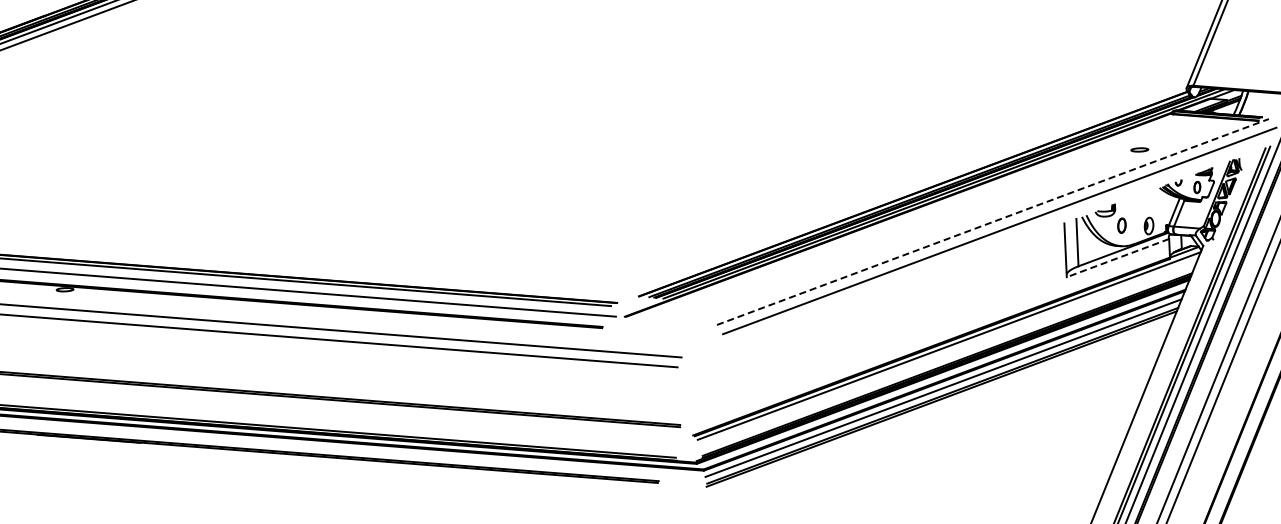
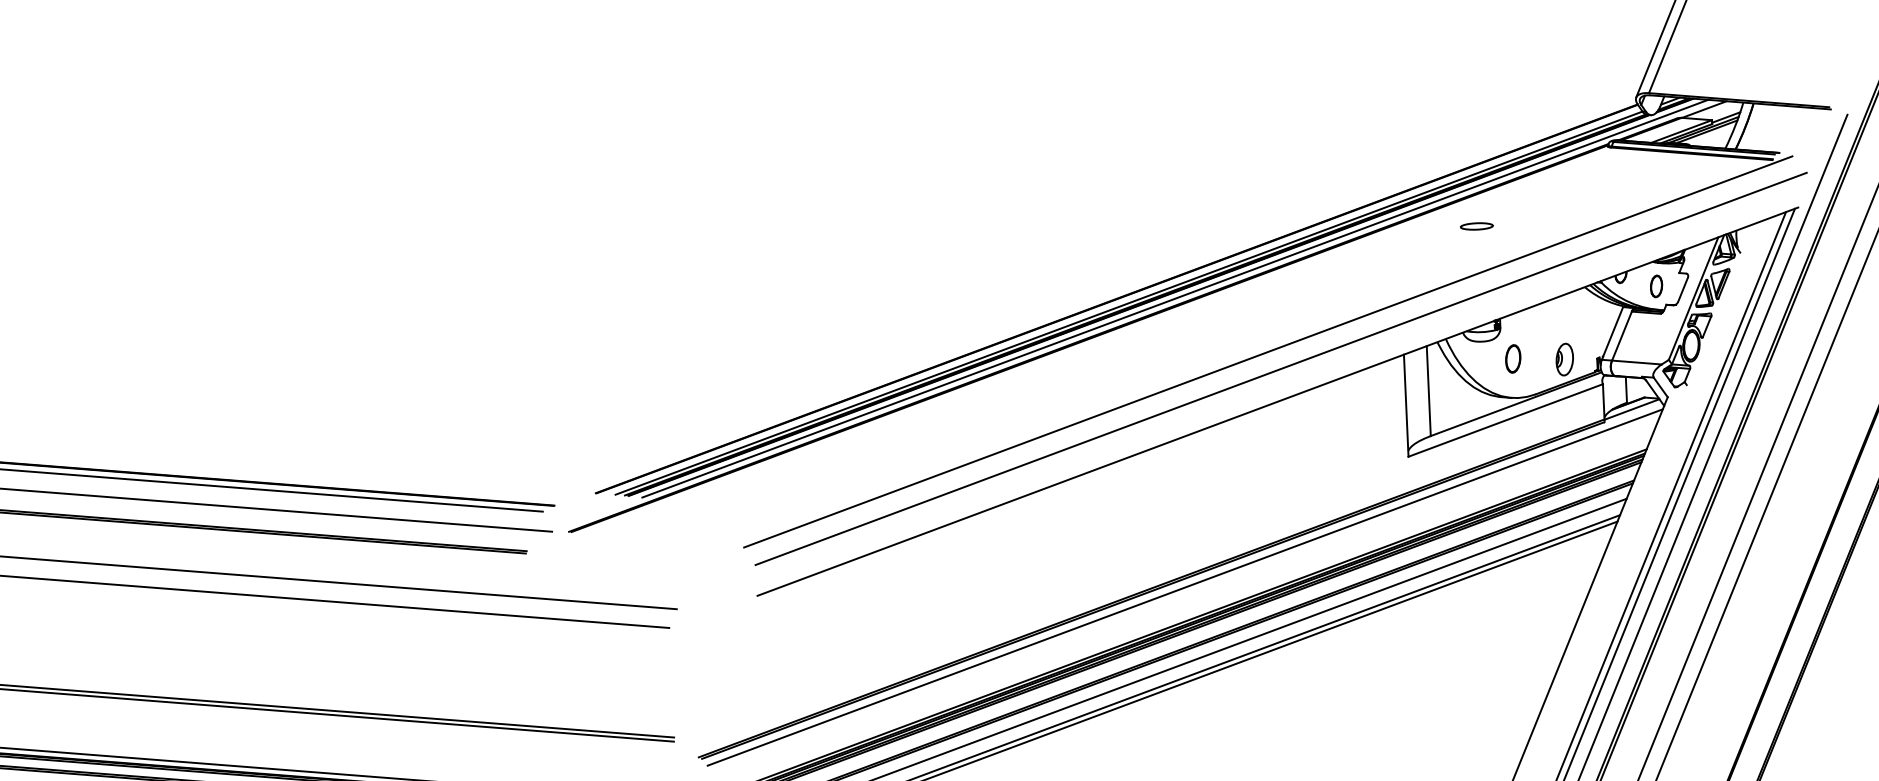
part: (1139, 149) -> (1476, 225), moved
line: (992, 222) -> (1267, 352), dashed -> solid
line: (997, 247) -> (1276, 400), added
line: (1117, 258) -> (1504, 421), dashed -> solid

